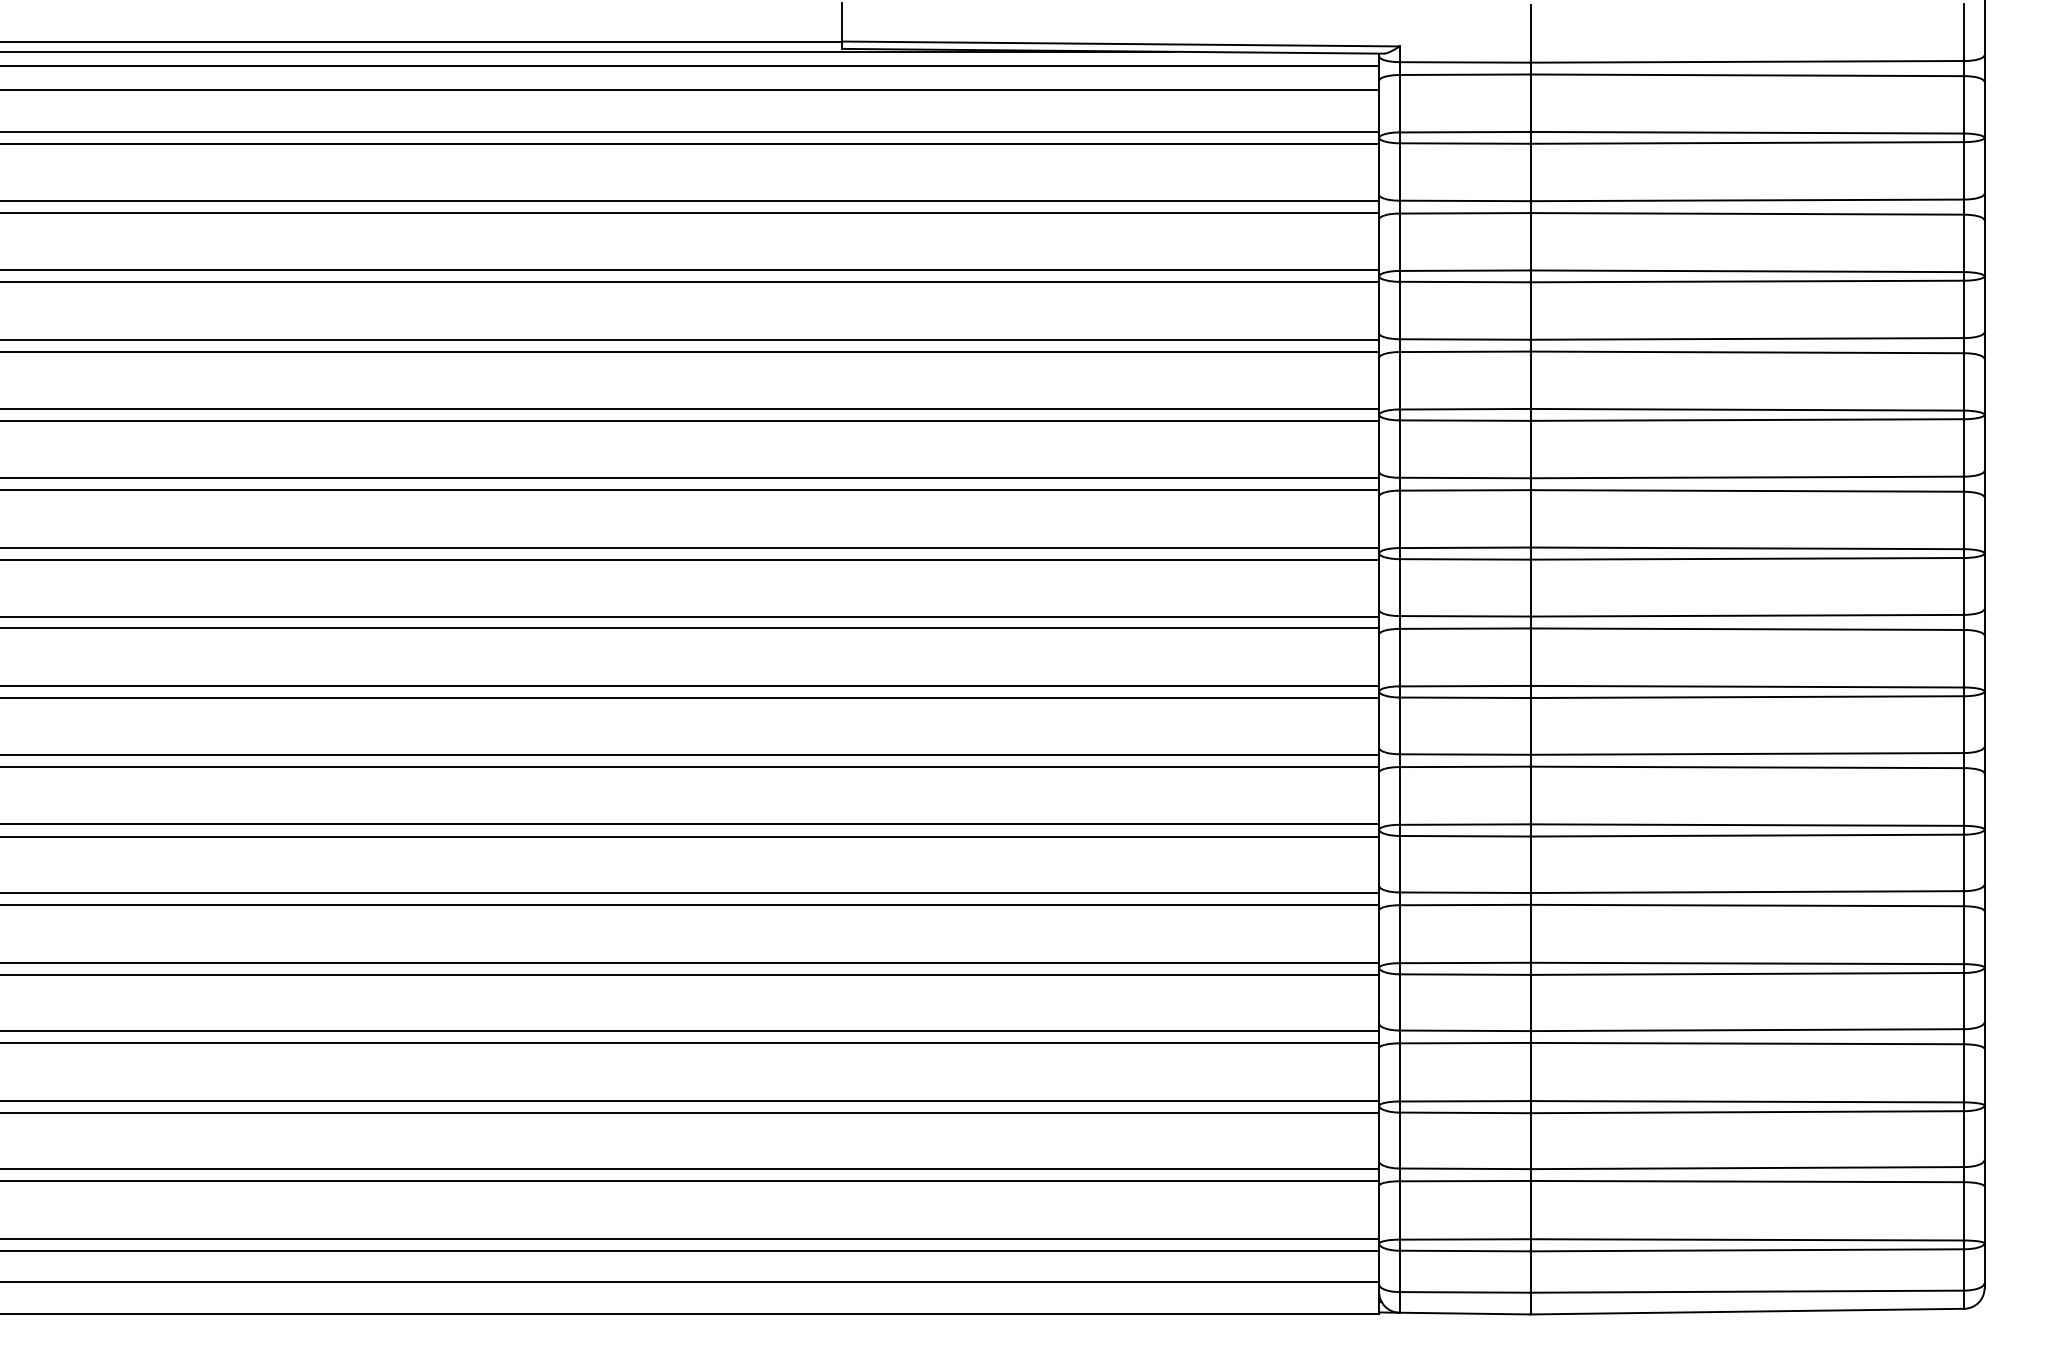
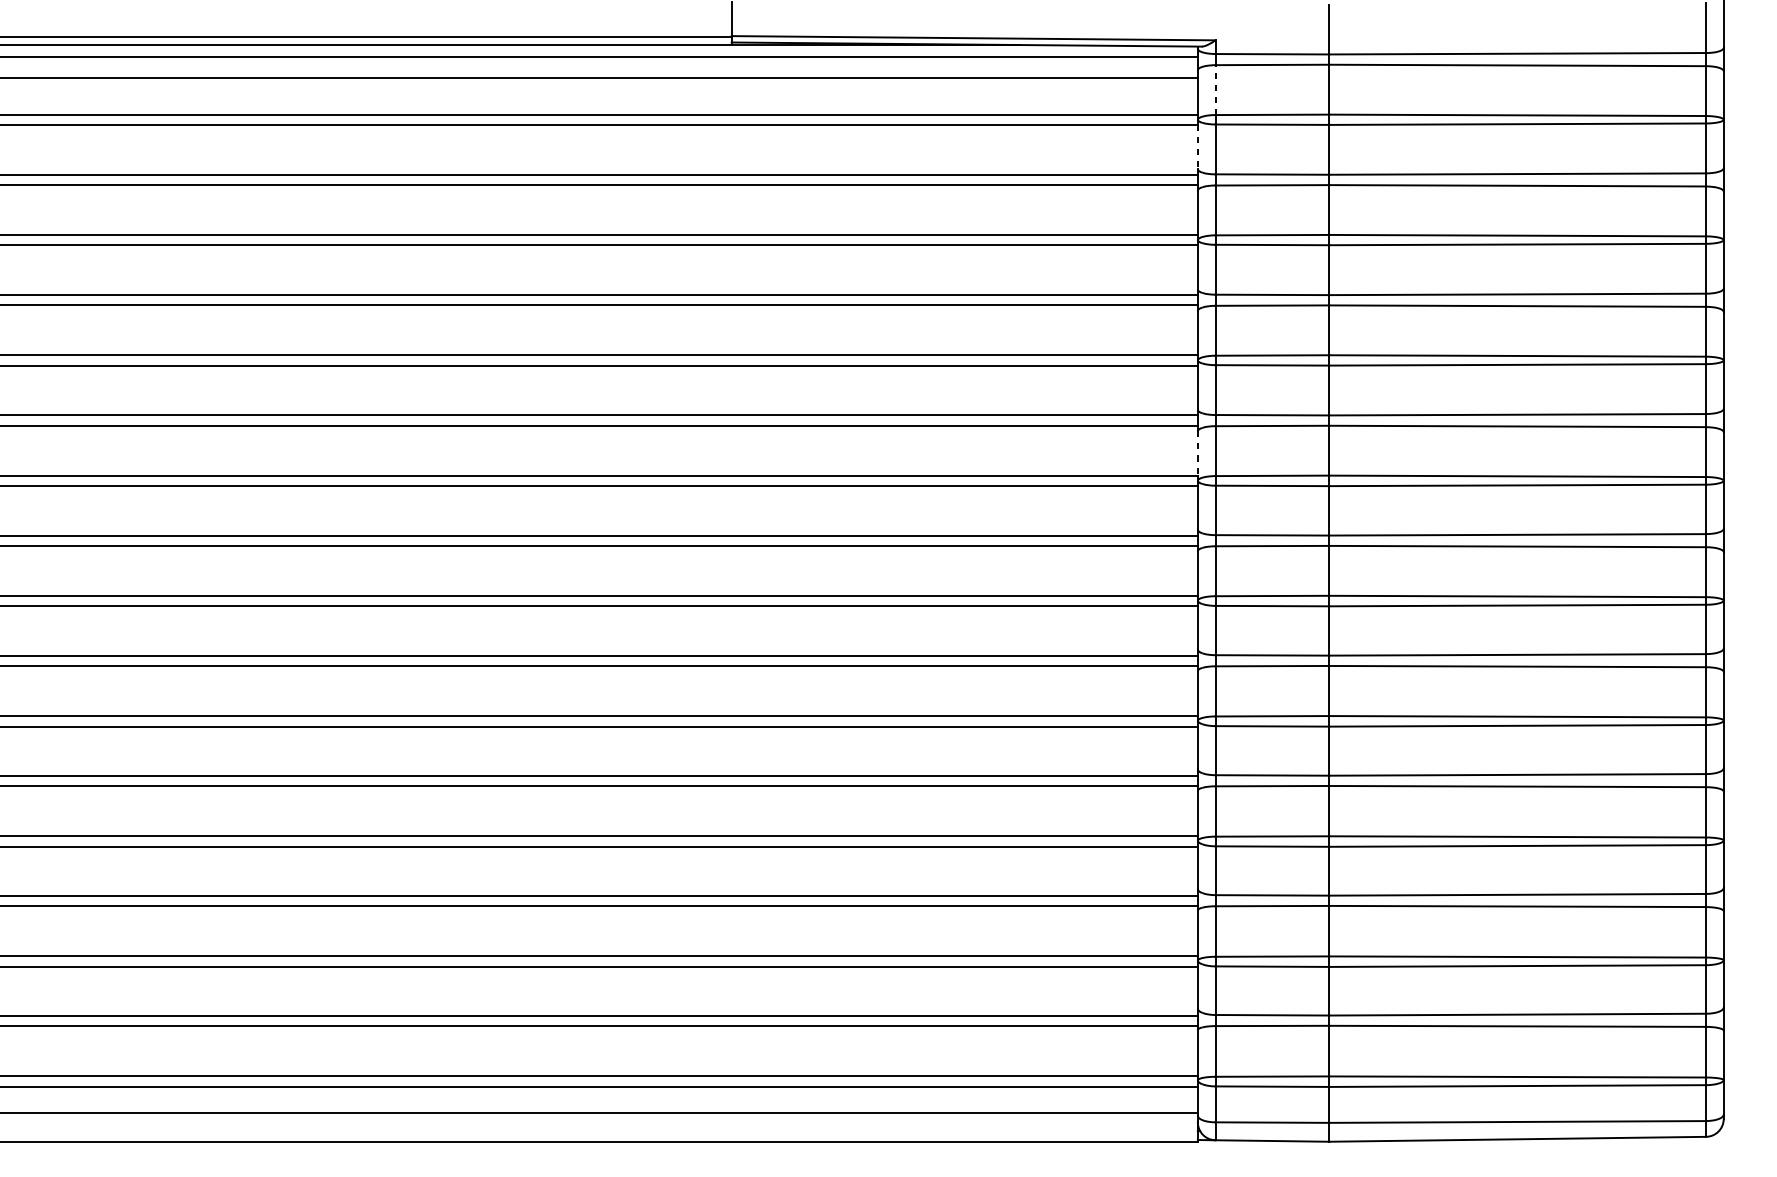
line: (1399, 103) -> (1215, 89), solid -> dashed
line: (1379, 169) -> (1198, 147), solid -> dashed
line: (1379, 522) -> (1198, 453), solid -> dashed

